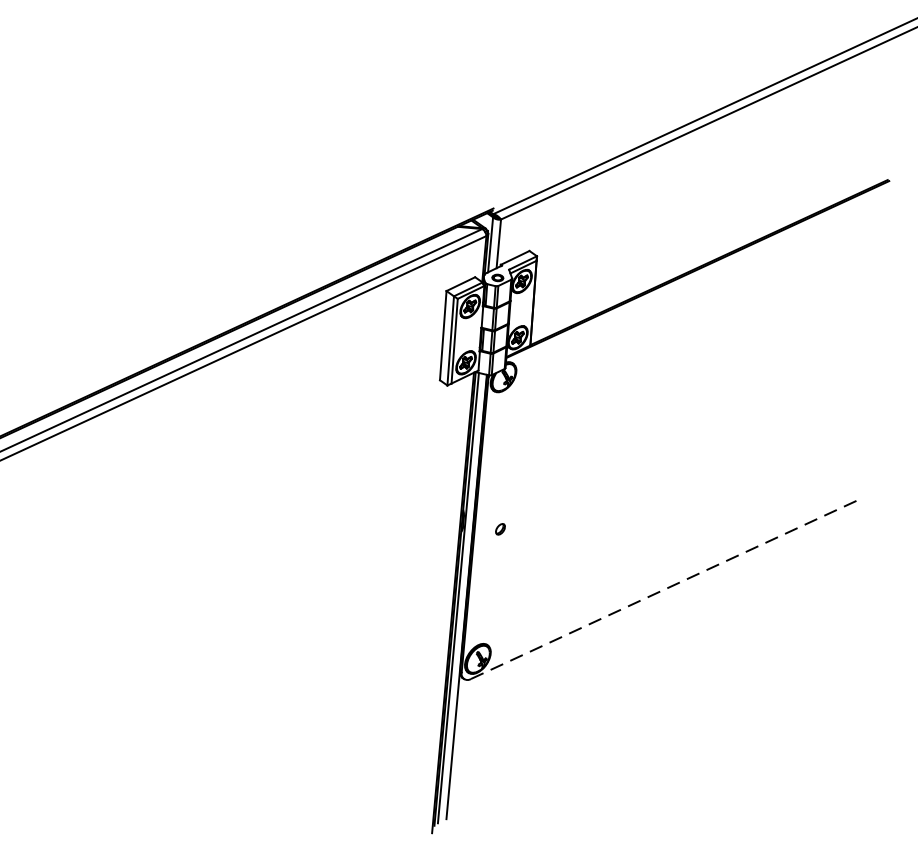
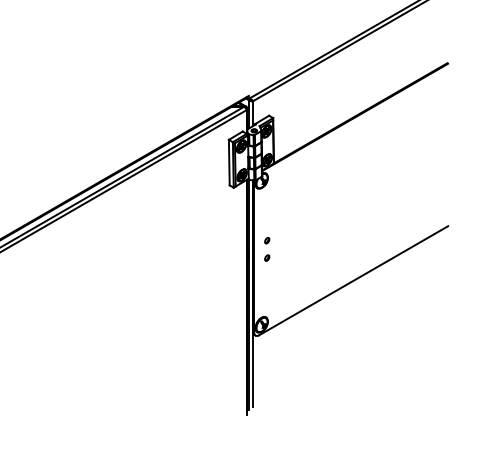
part: (504, 494) -> (267, 240), added
line: (667, 588) -> (354, 280), dashed -> solid

